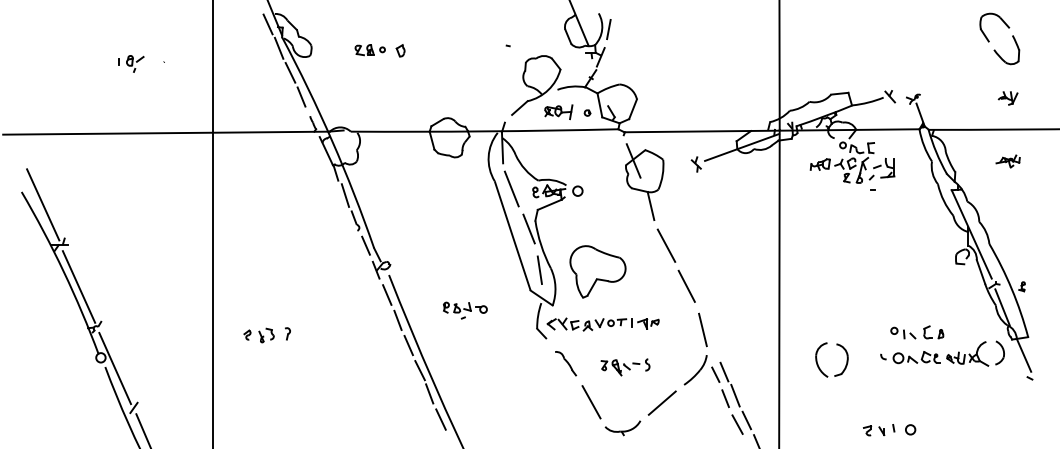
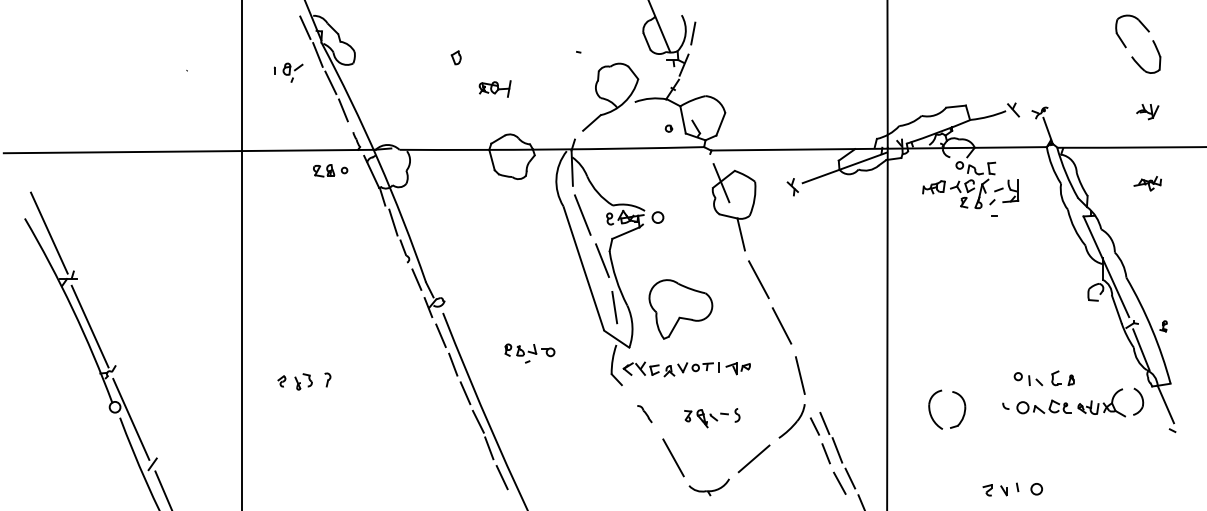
part: (369, 50) -> (329, 171), moved
part: (131, 63) -> (288, 72), moved
part: (558, 112) -> (494, 89), moved
part: (566, 363) -> (645, 413), size x0.6

